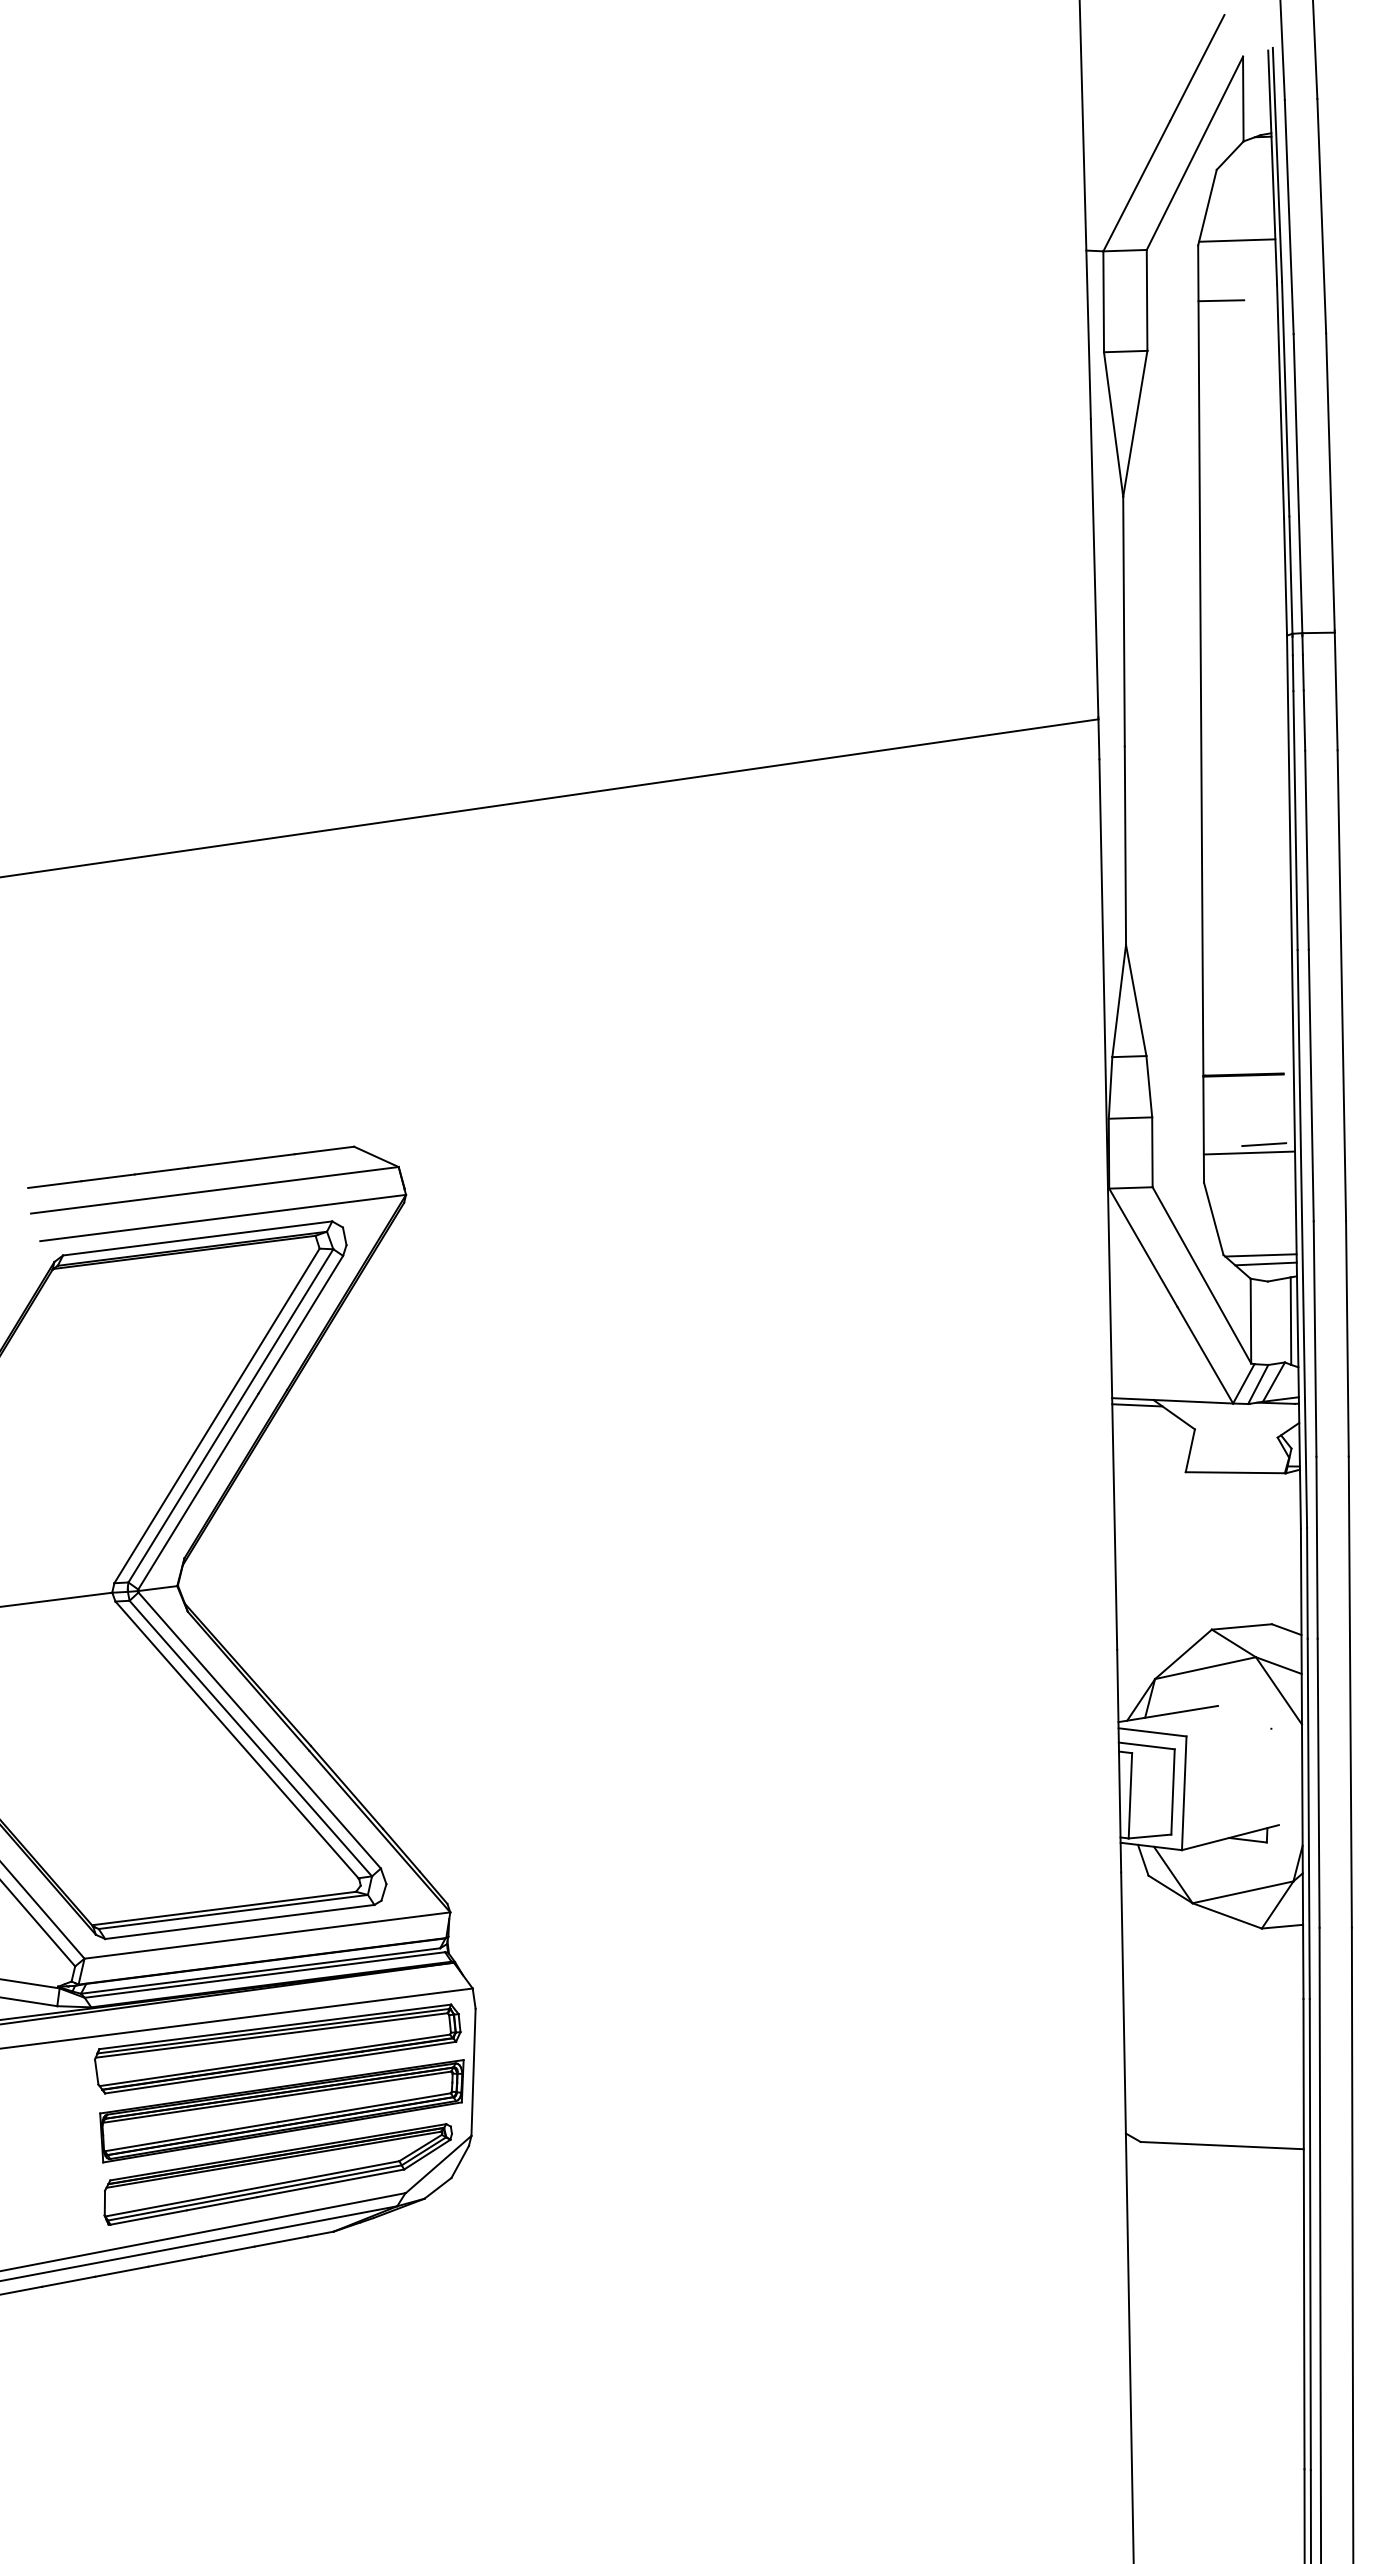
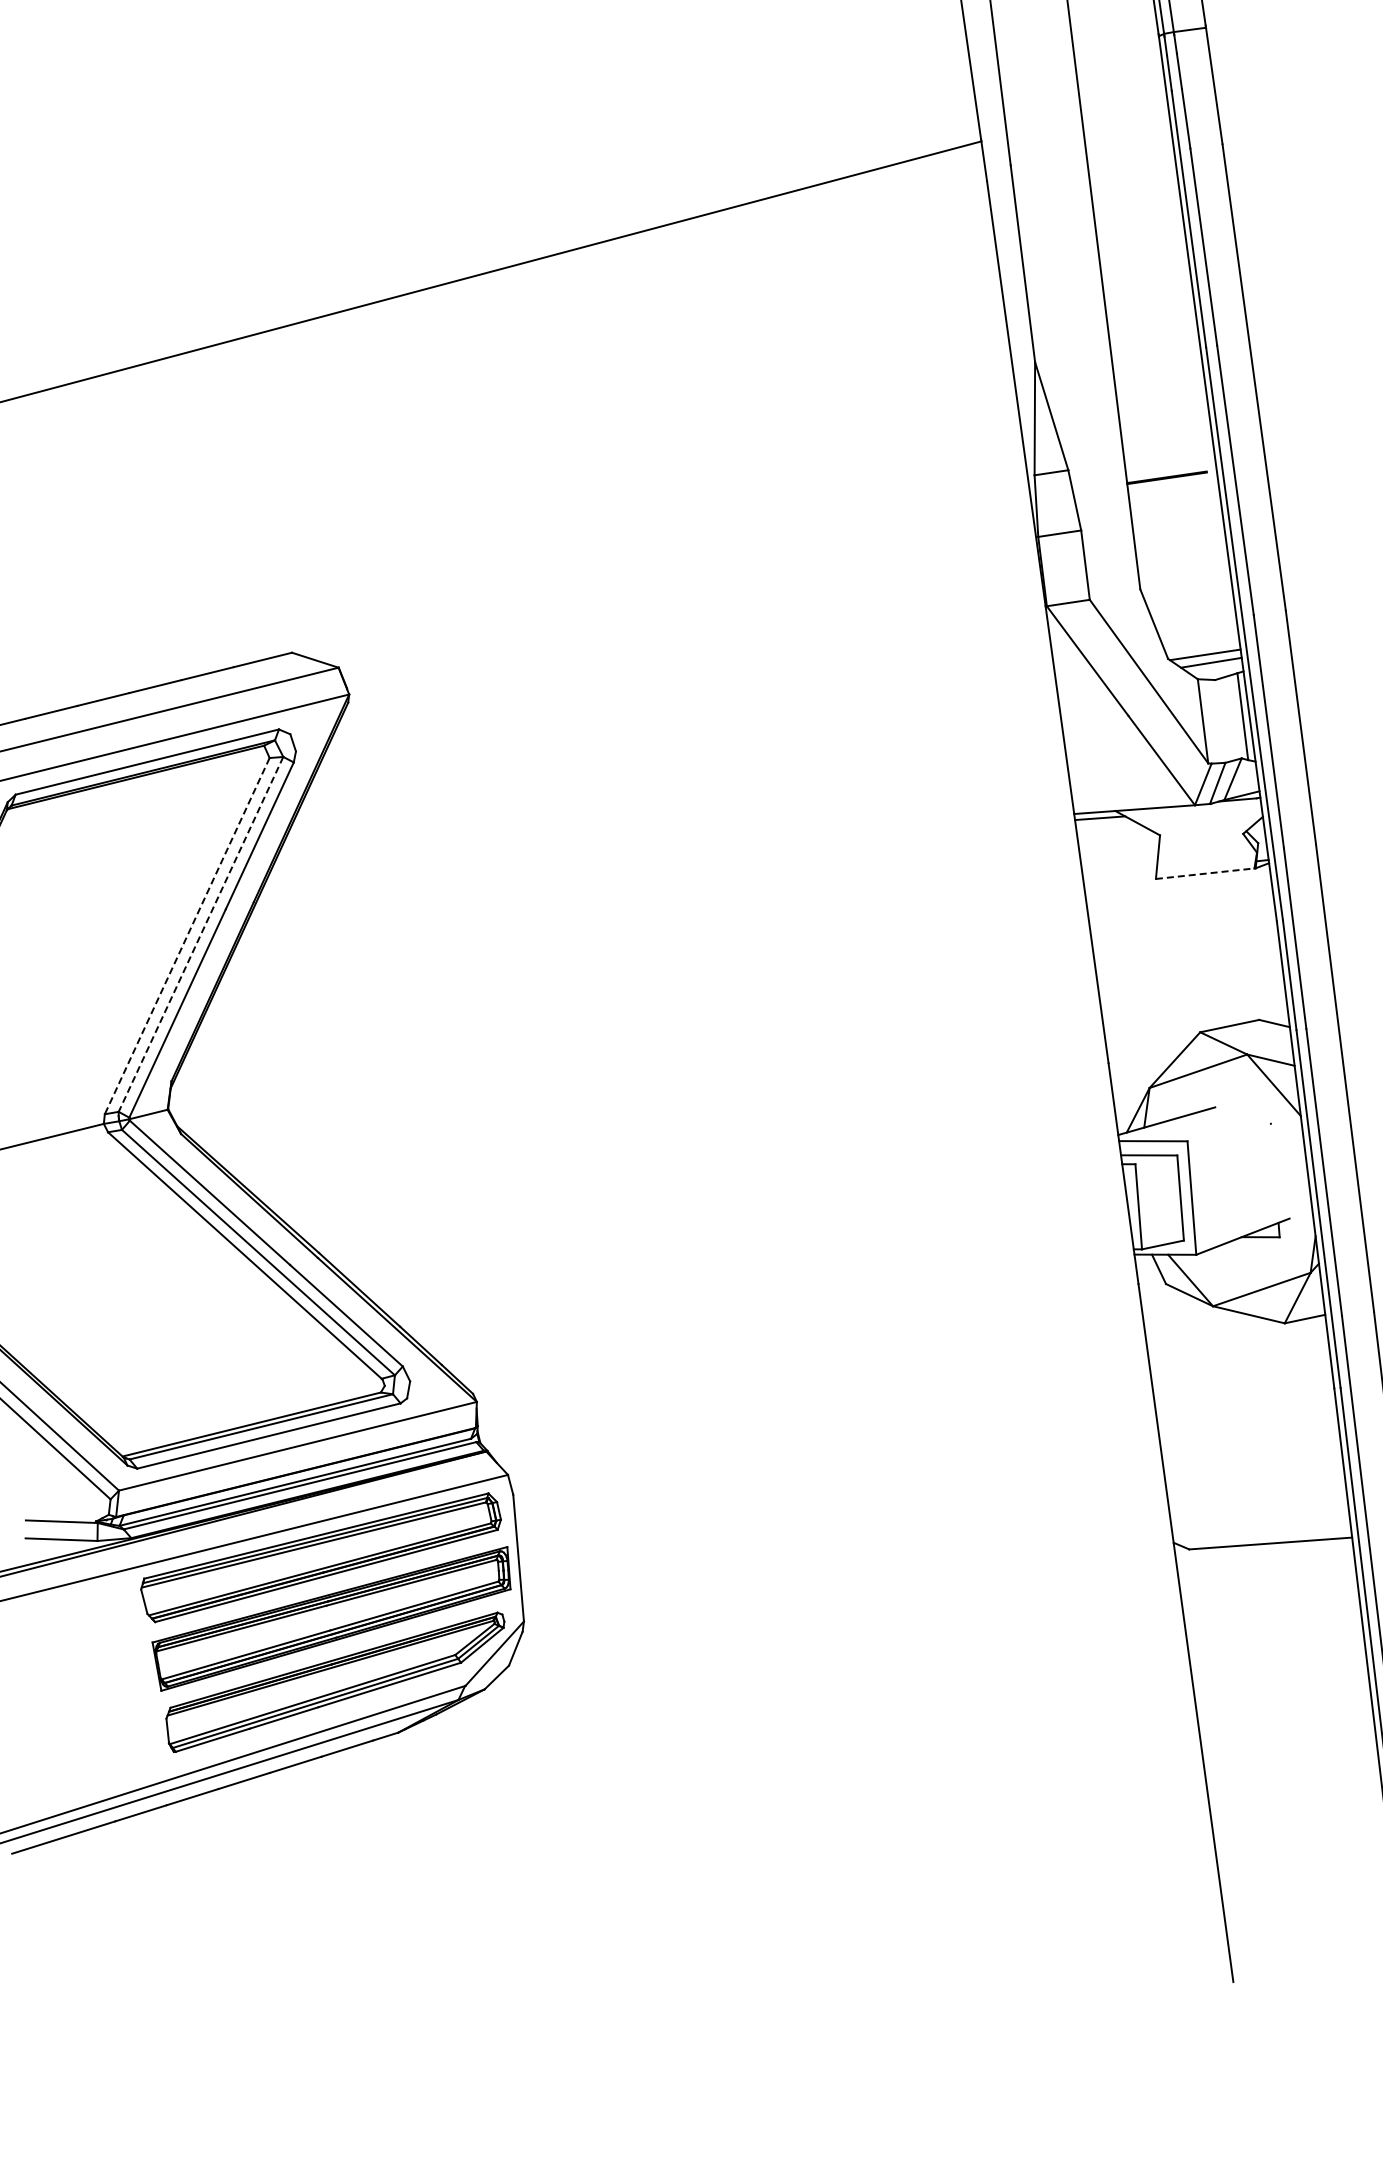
line: (1264, 1144) -> (1195, 544), removed
line: (1249, 1152) -> (1181, 554), removed
line: (230, 1415) -> (200, 934), solid -> dashed
line: (216, 1416) -> (186, 936), solid -> dashed
line: (1235, 1472) -> (1205, 873), solid -> dashed

